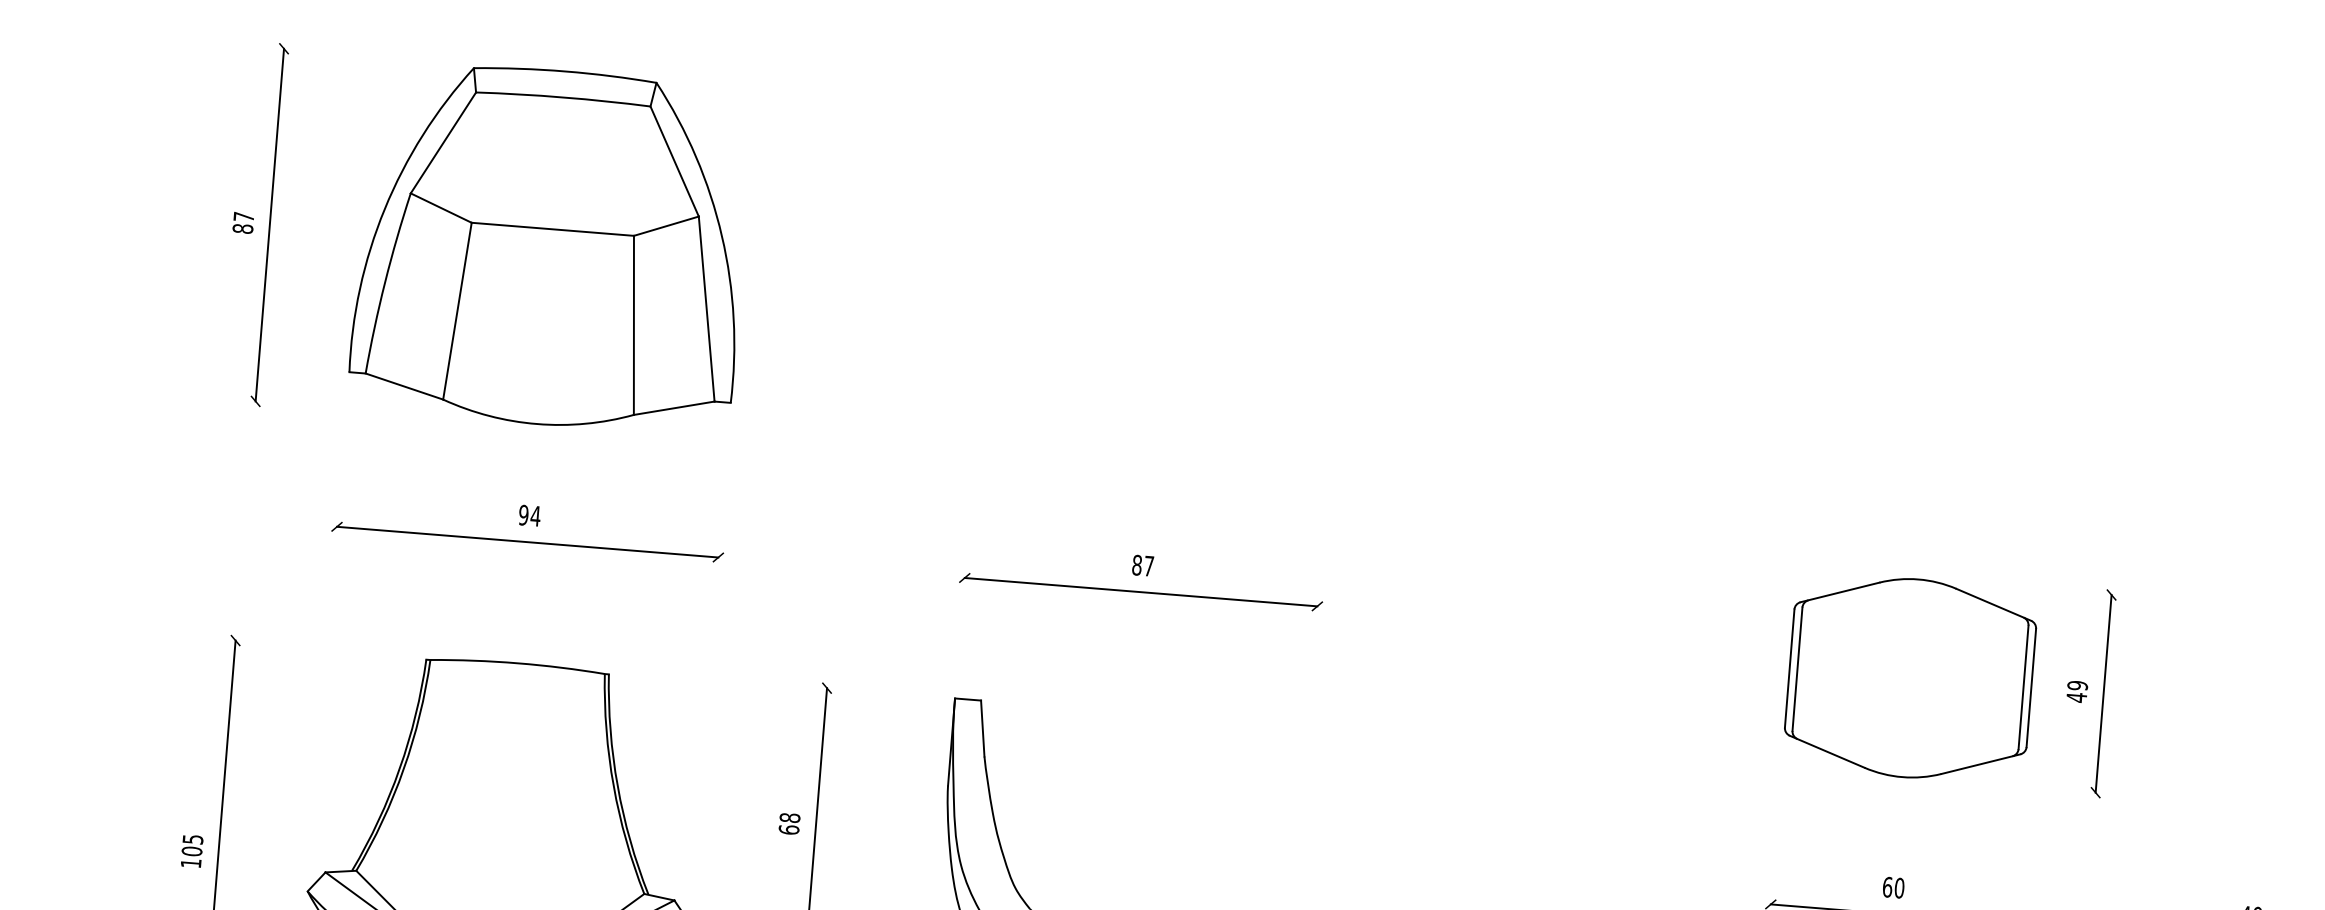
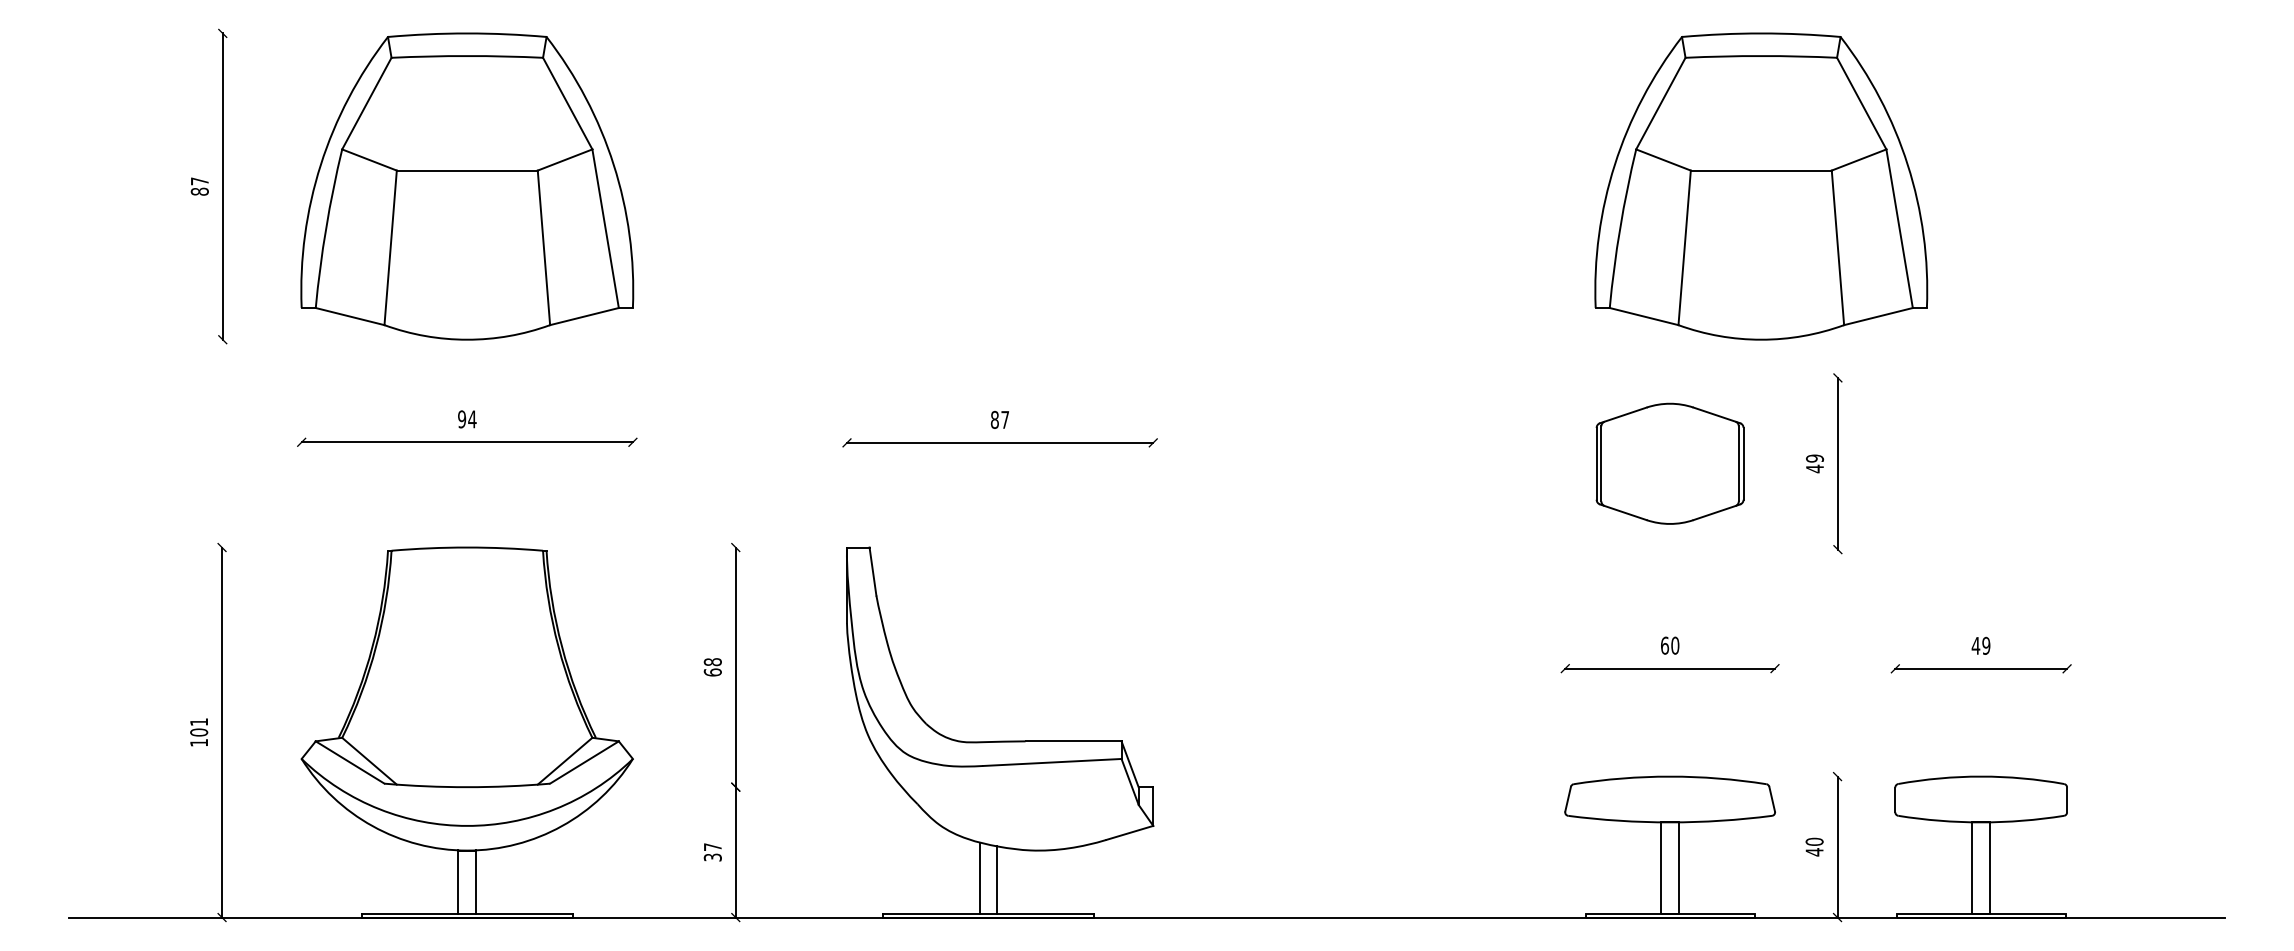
part: (2041, 367) -> (1761, 186), added
part: (1909, 677) -> (1669, 463), size x0.7
text: (193, 839) -> (199, 722), 105 -> 101

